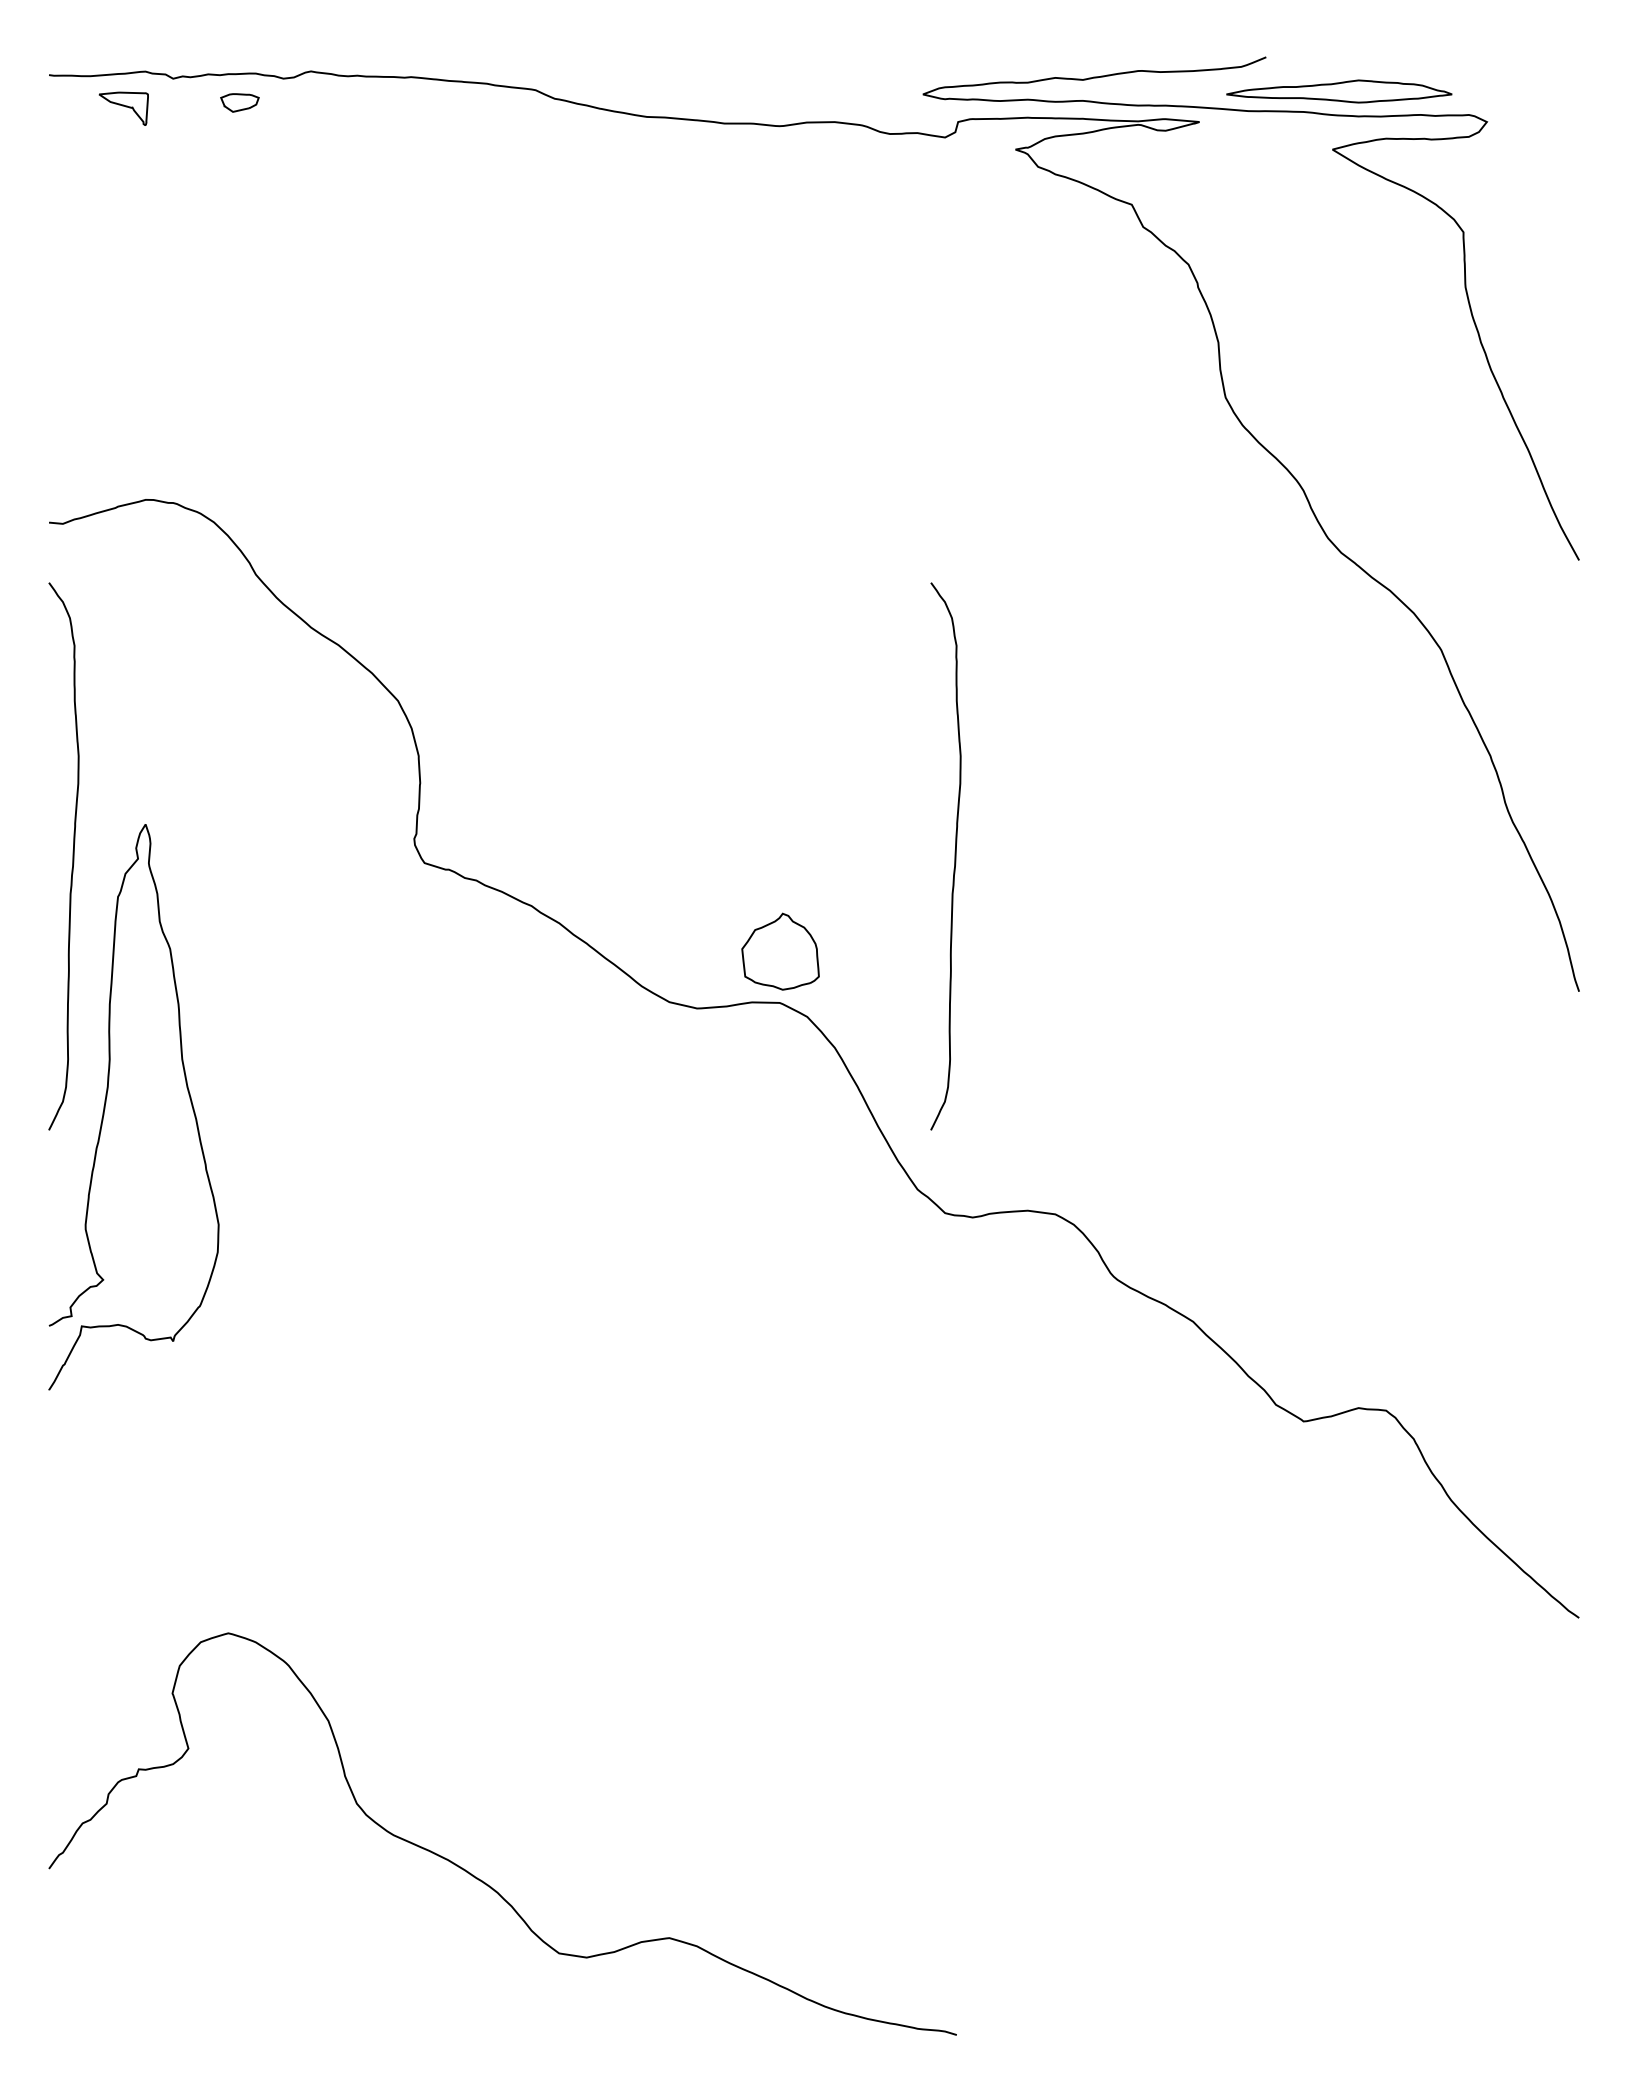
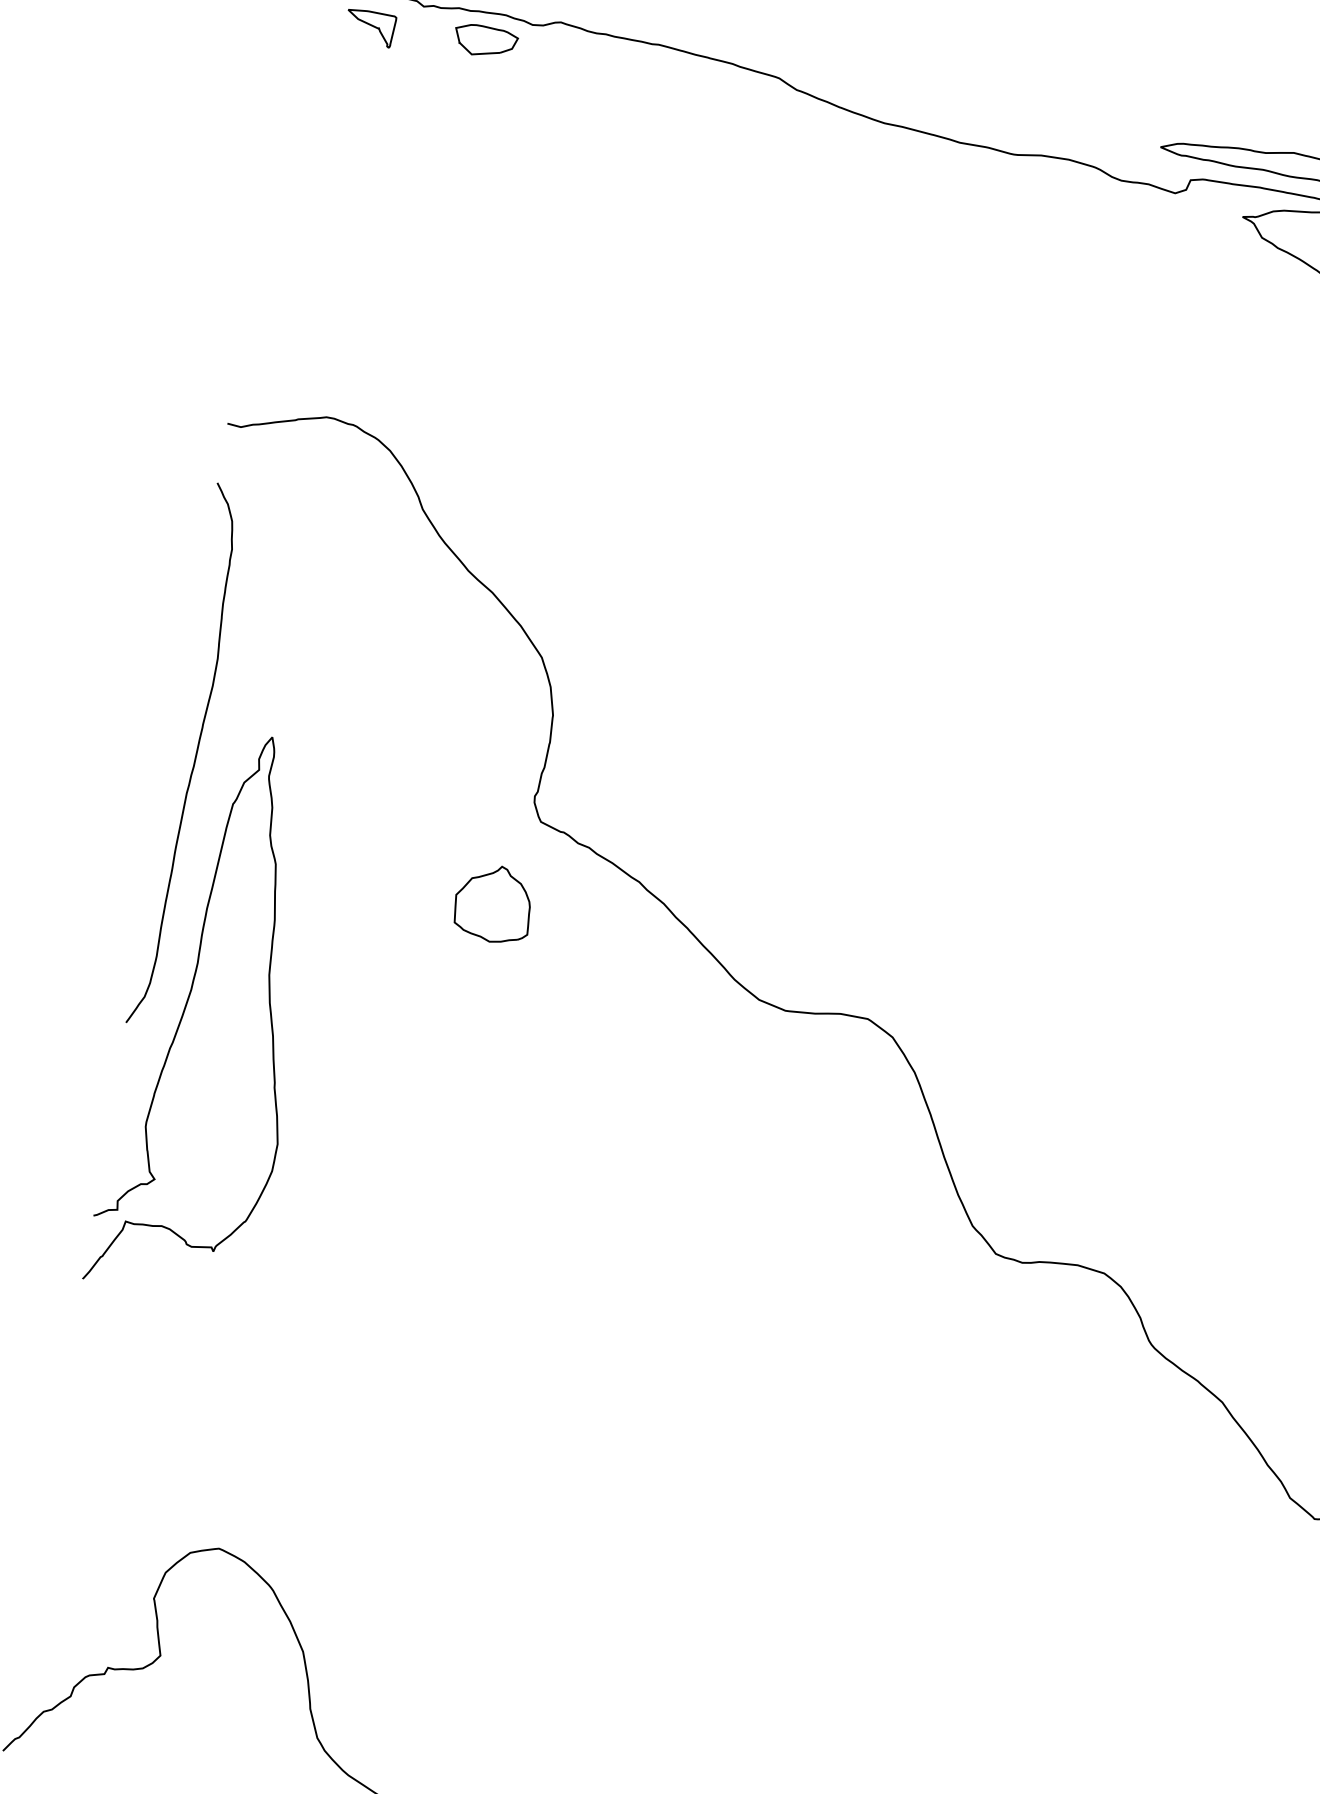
part: (239, 102) -> (485, 41), size x1.67
curve: (954, 856) -> (1064, 903), removed
part: (780, 951) -> (493, 903), moved

